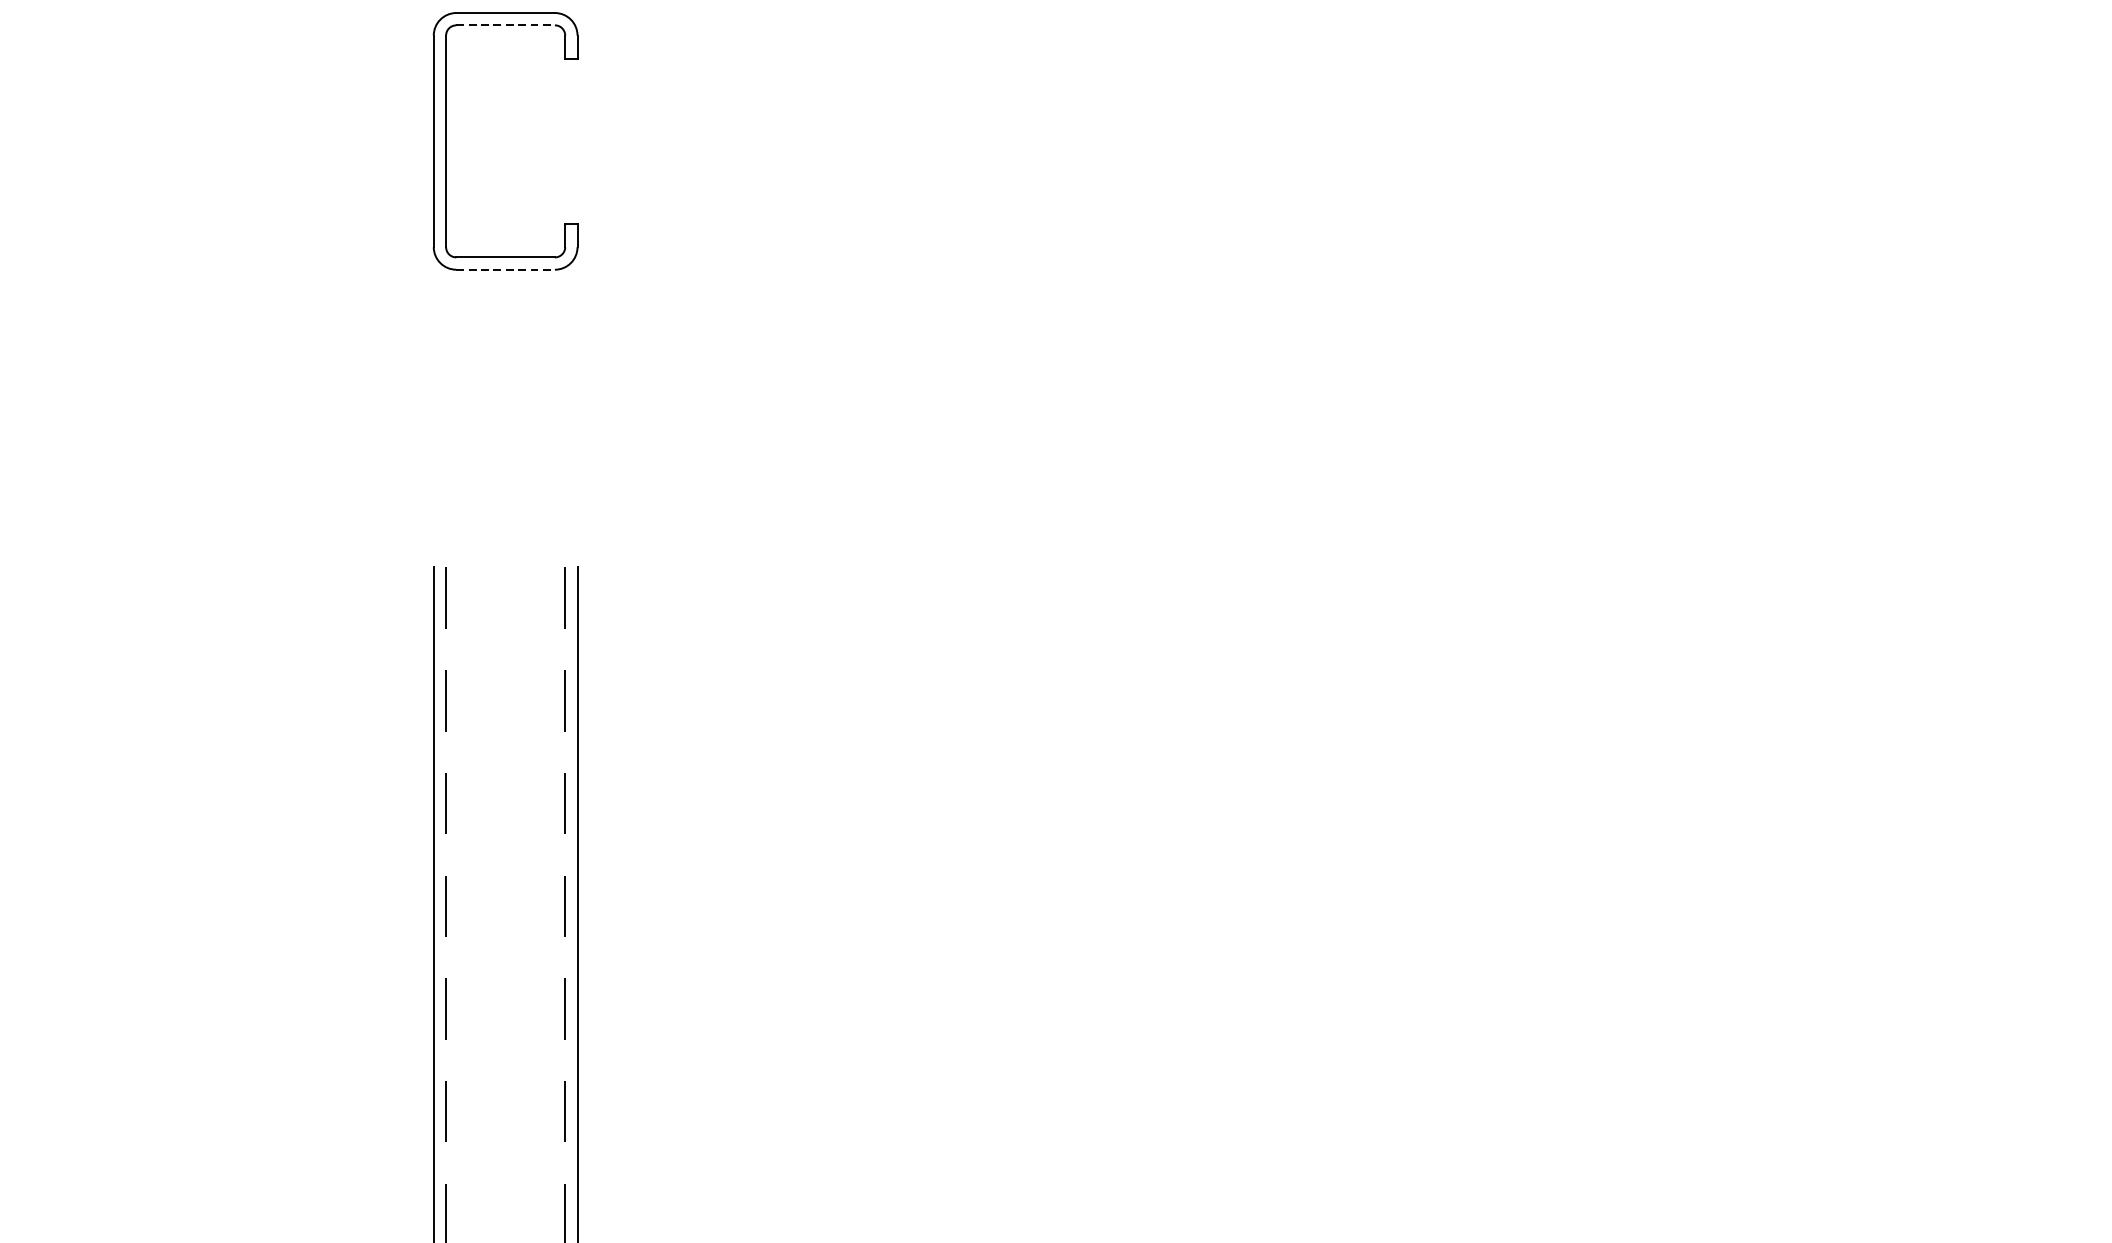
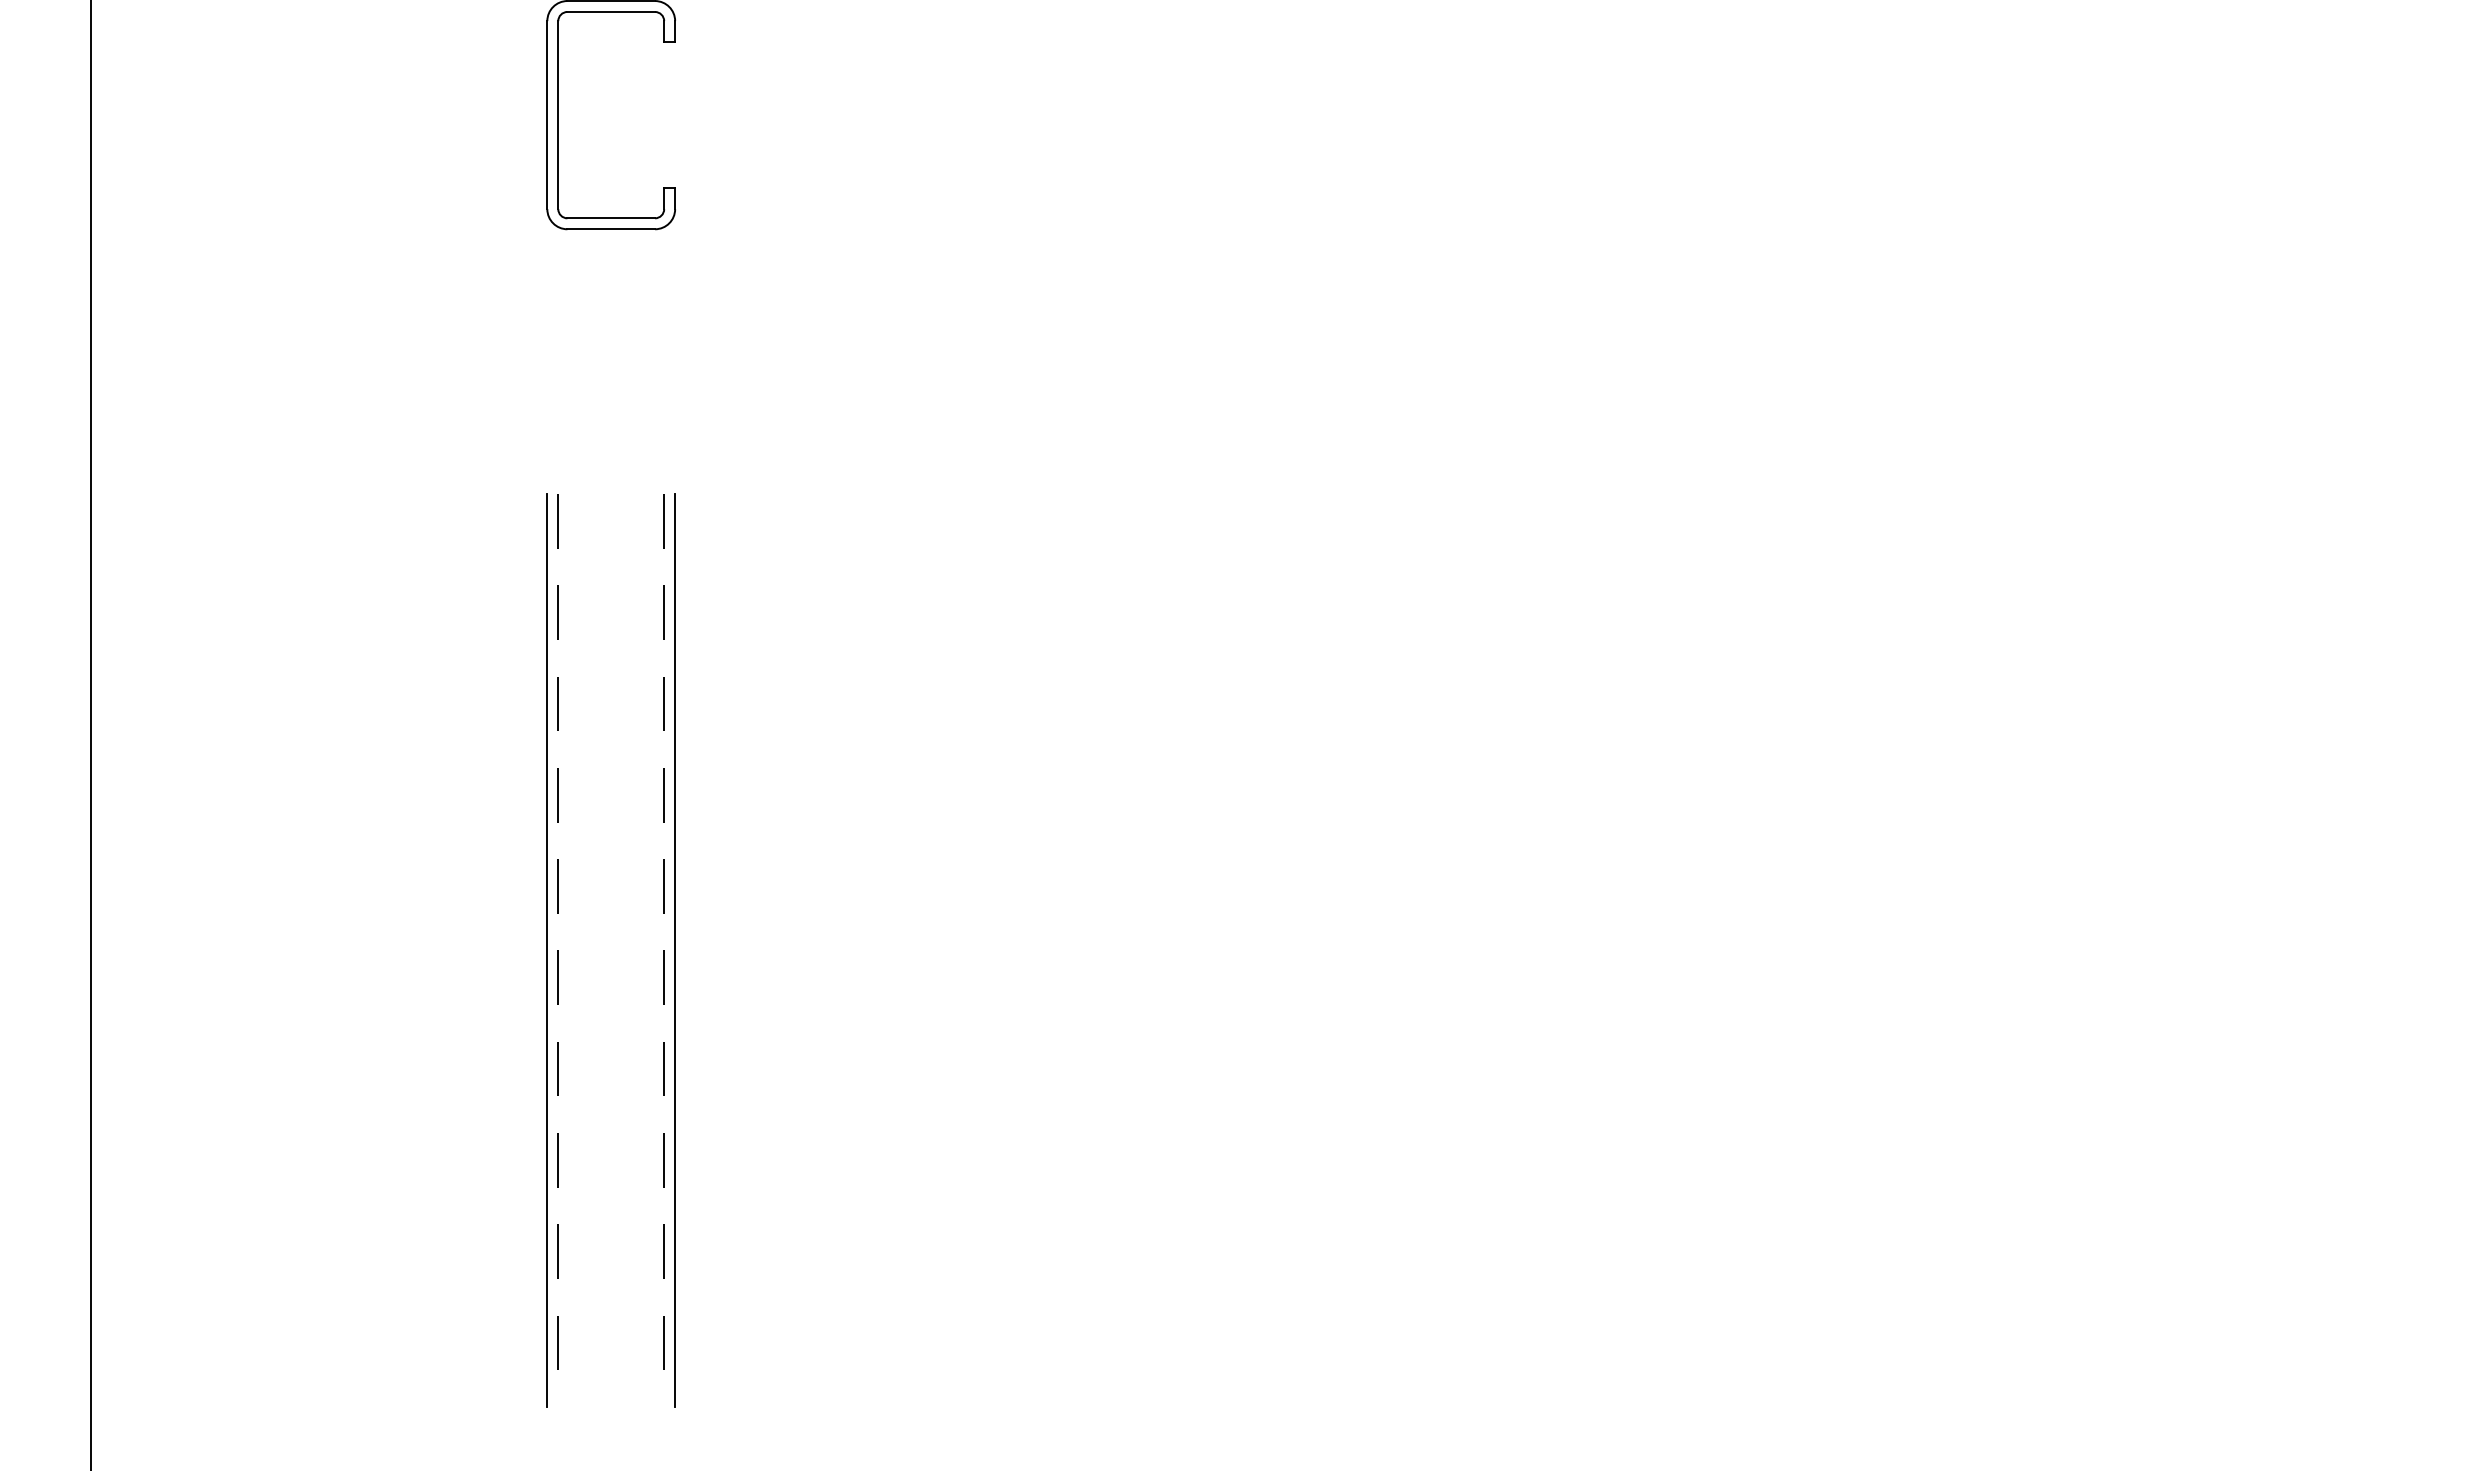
line: (505, 25) -> (611, 12), dashed -> solid
line: (505, 269) -> (611, 229), dashed -> solid

